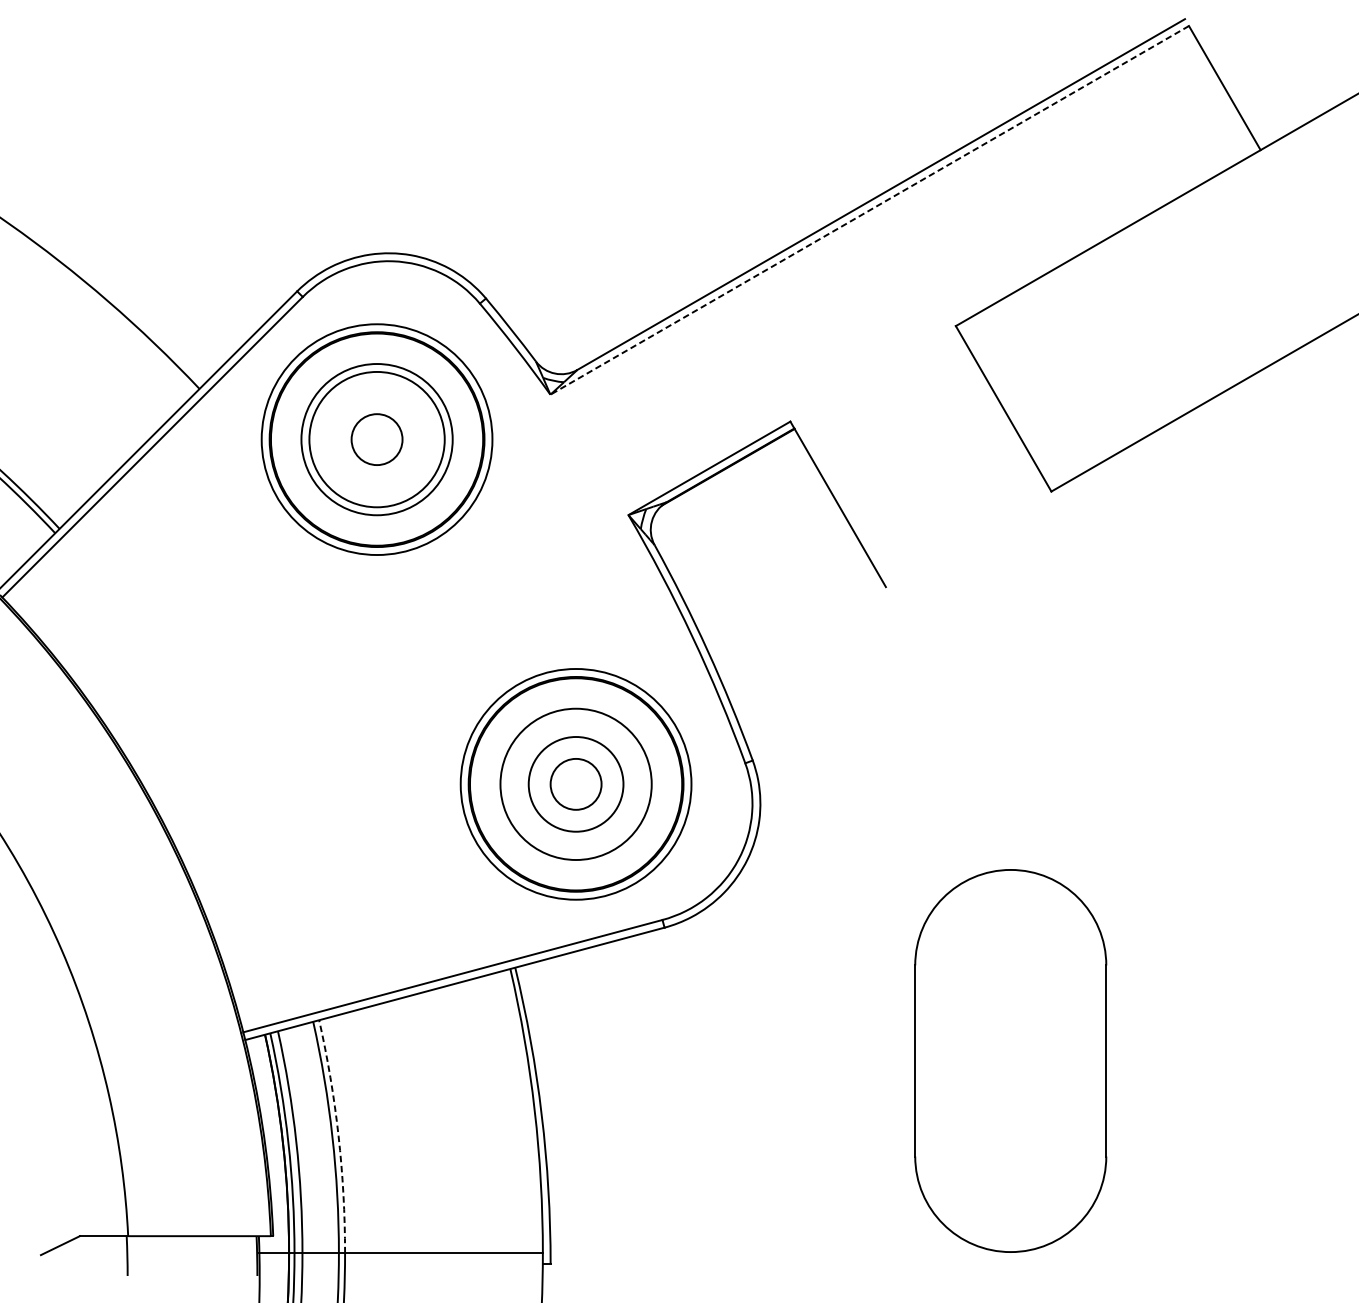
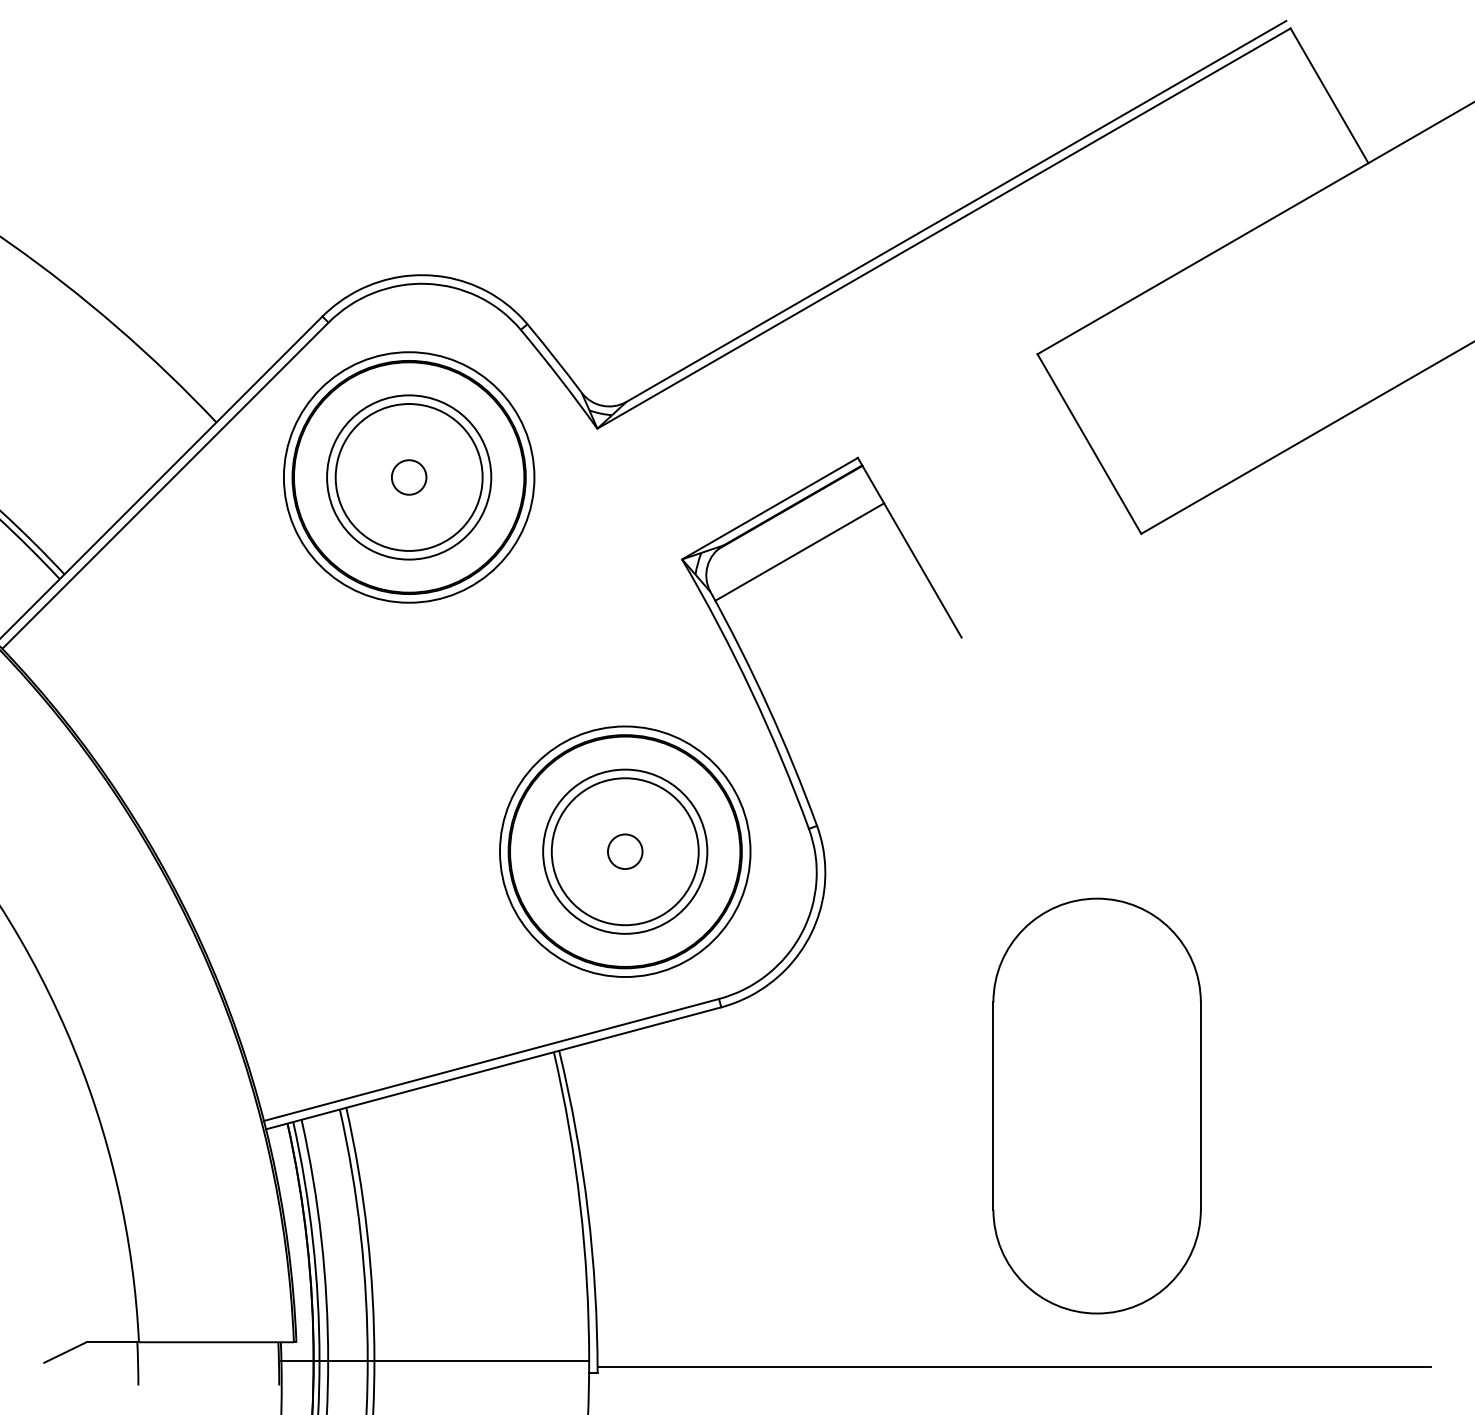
line: (869, 210) -> (943, 228), dashed -> solid
circle: (376, 439) -> (408, 477), size x0.62
line: (736, 507) -> (799, 551), added
circle: (575, 784) -> (624, 851), size x0.62
circle: (575, 784) -> (624, 851), size x1.43
part: (1010, 1060) -> (1096, 1105), moved
arc: (338, 1135) -> (367, 1233), dashed -> solid
line: (933, 1259) -> (1013, 1367), added

